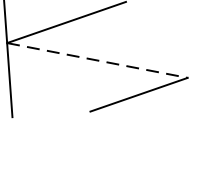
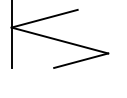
line: (96, 60) -> (59, 40), dashed -> solid

